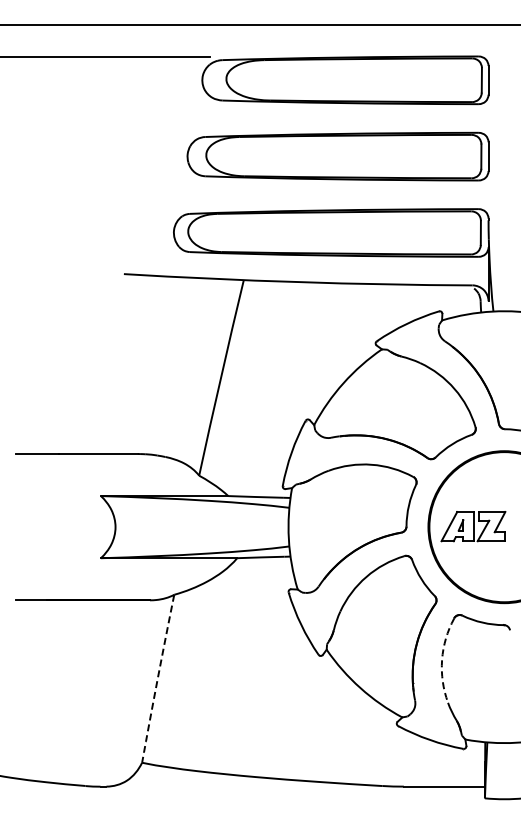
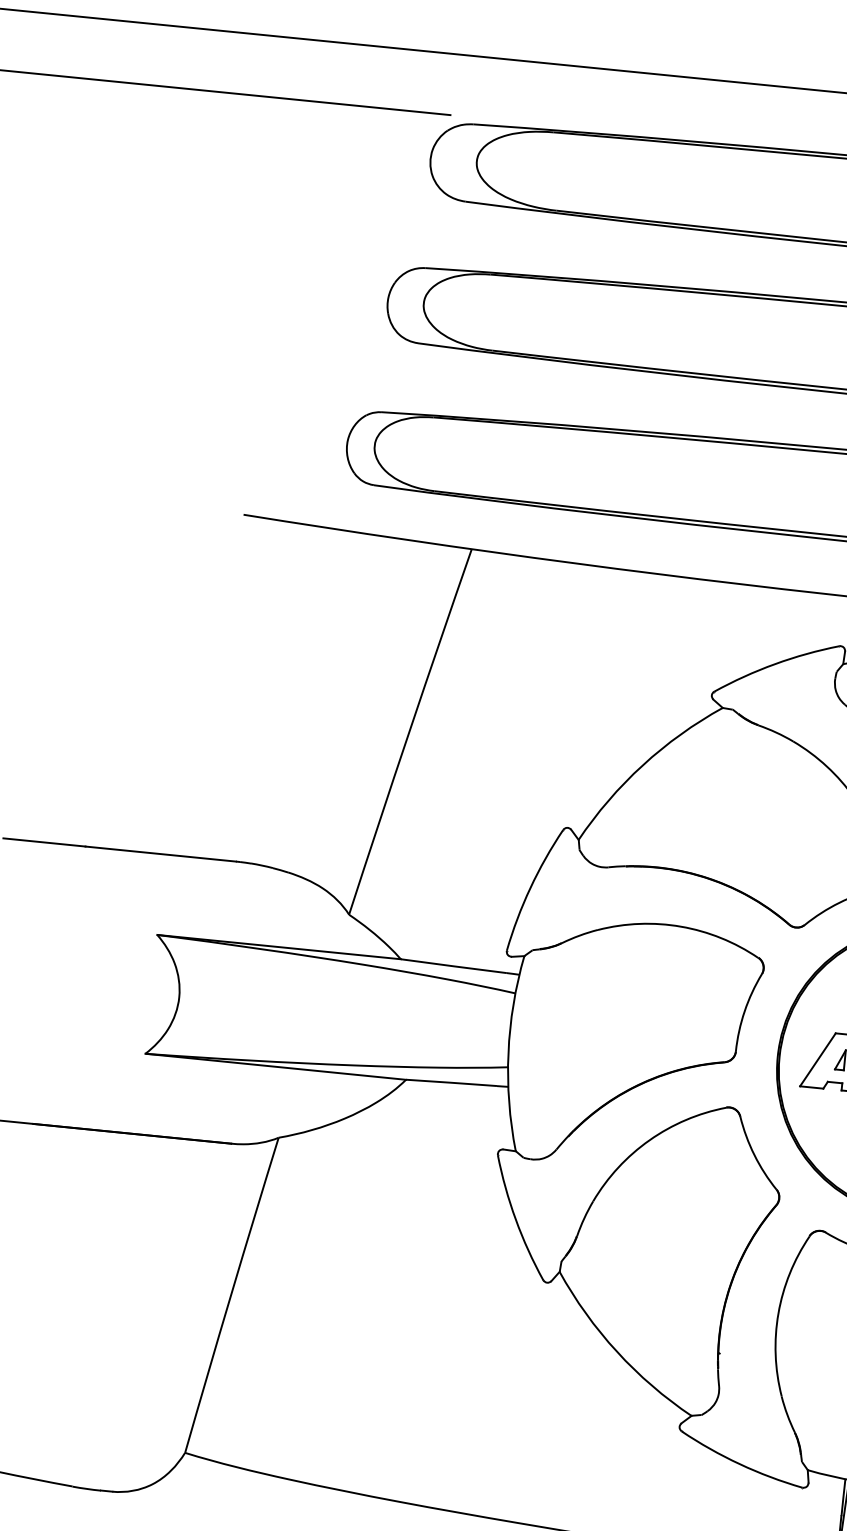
arc: (442, 659) -> (779, 1312), dashed -> solid
arc: (157, 678) -> (230, 1294), dashed -> solid

